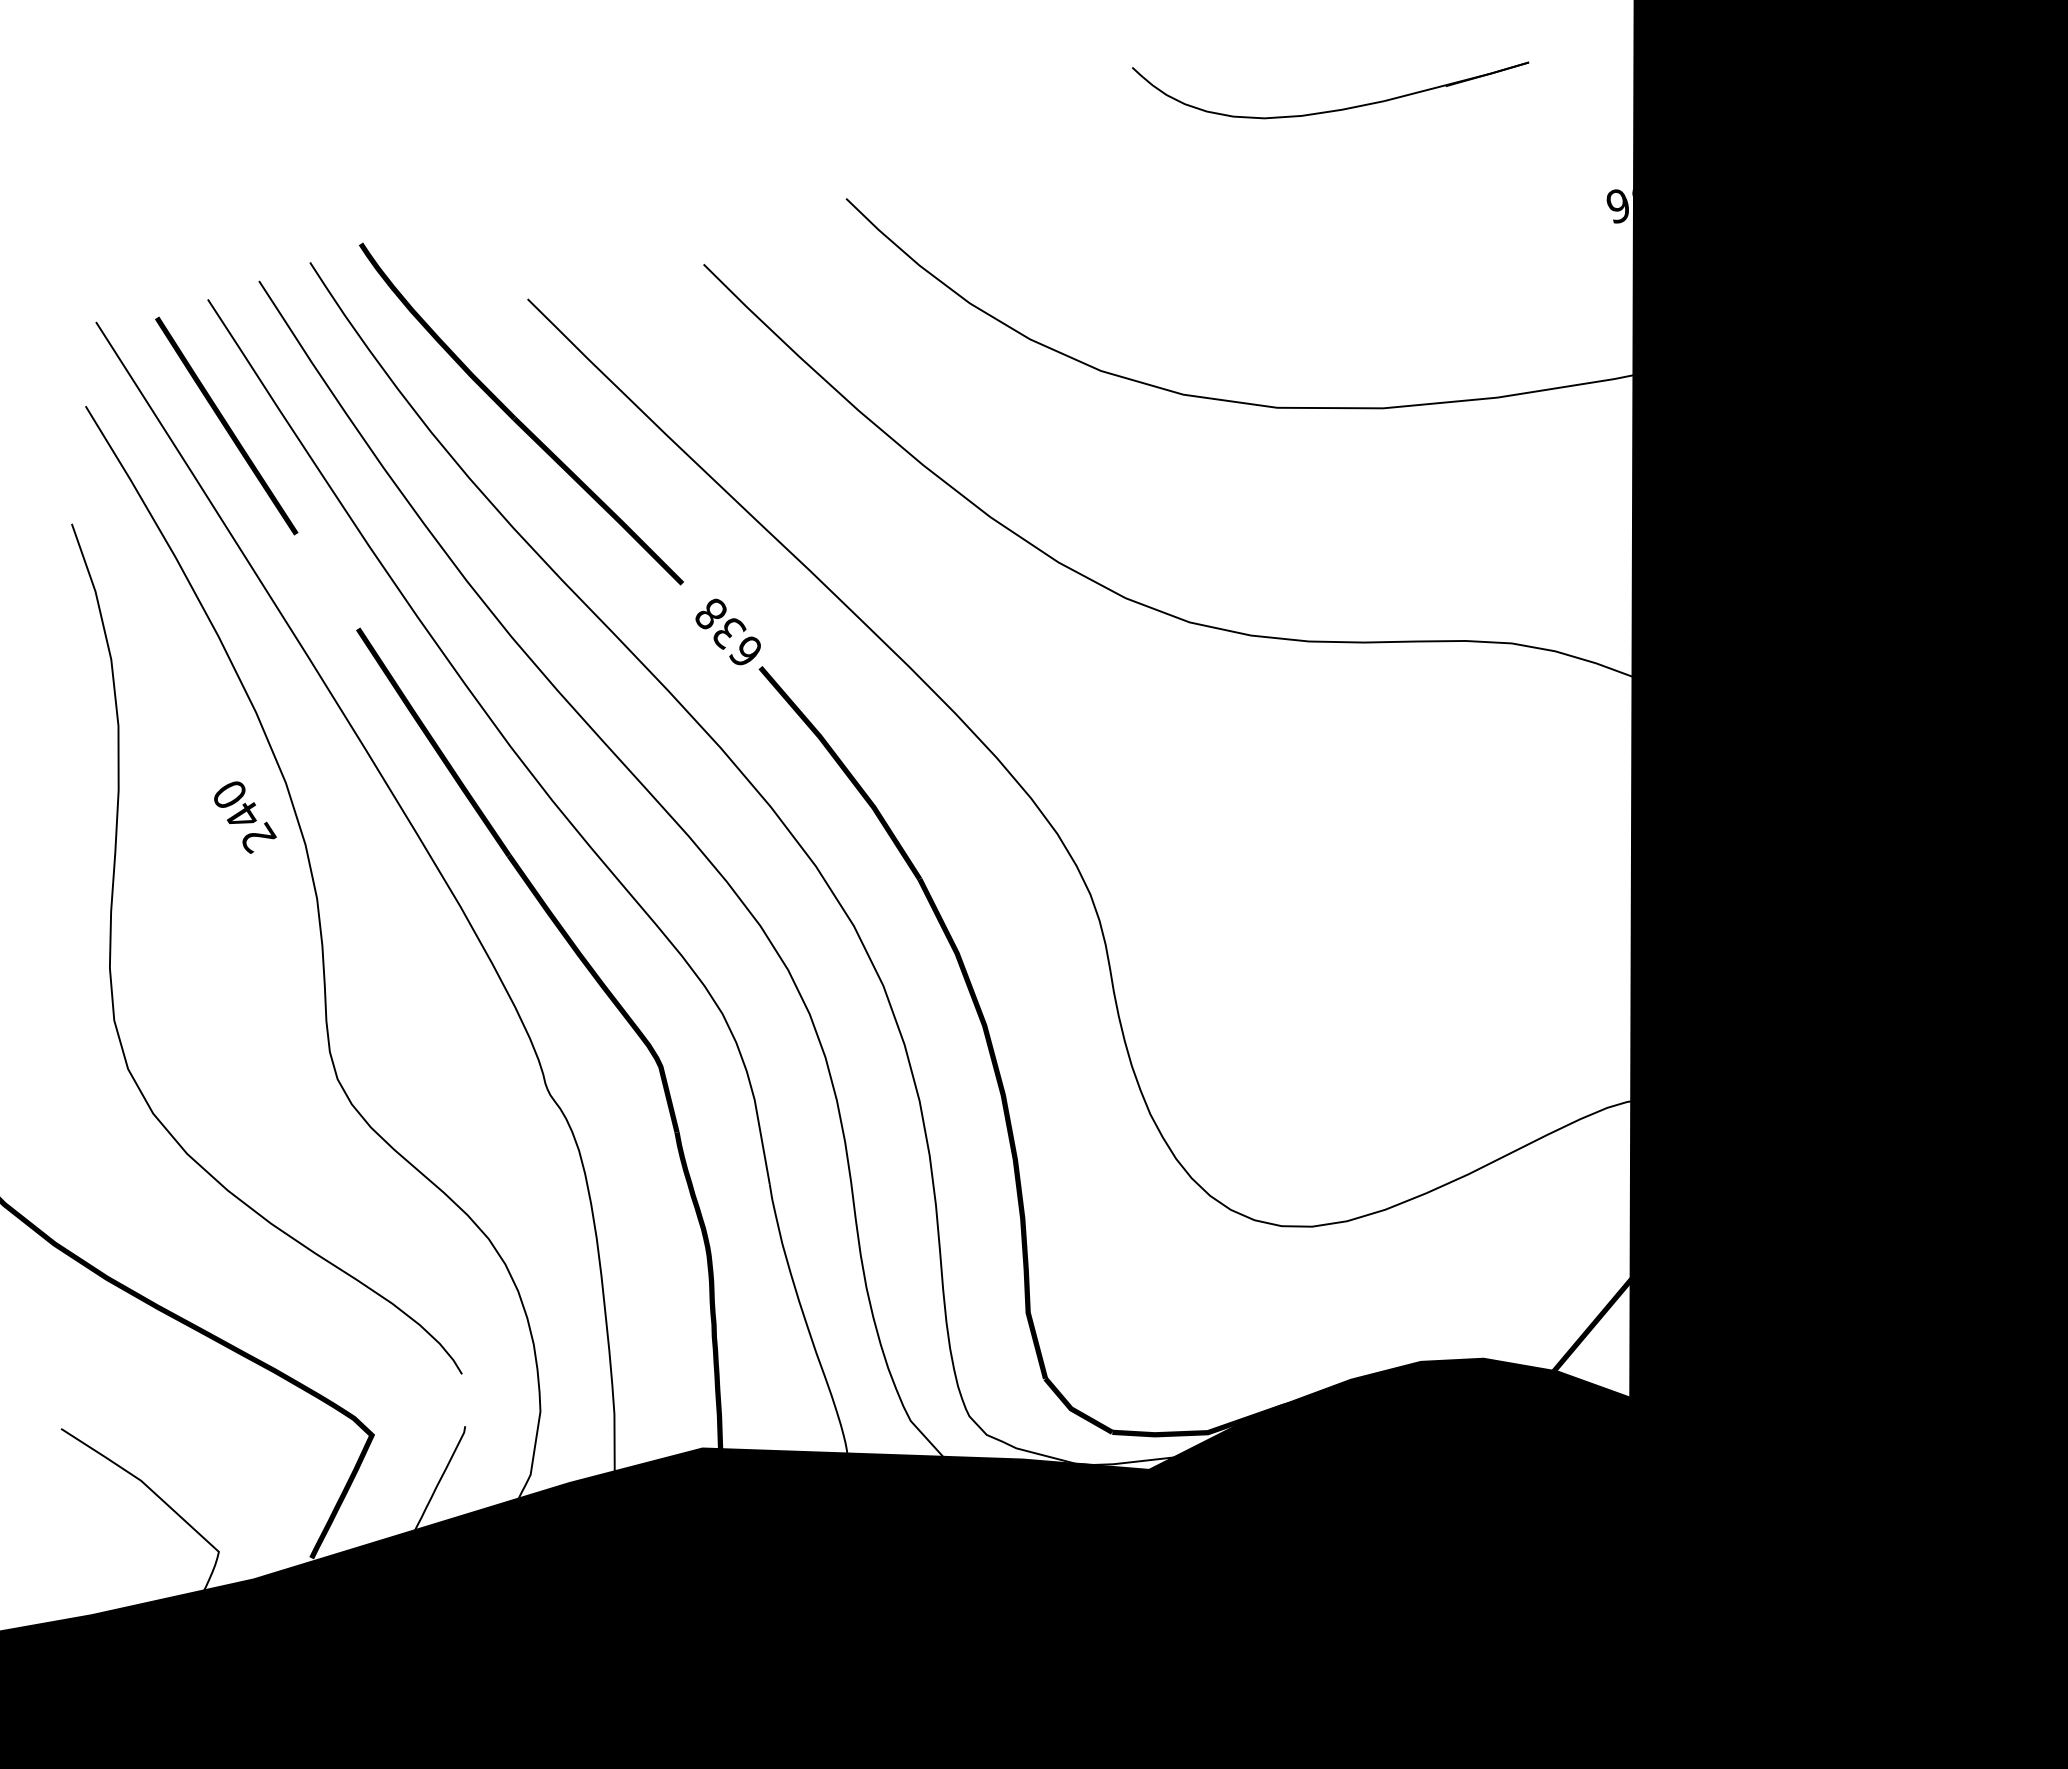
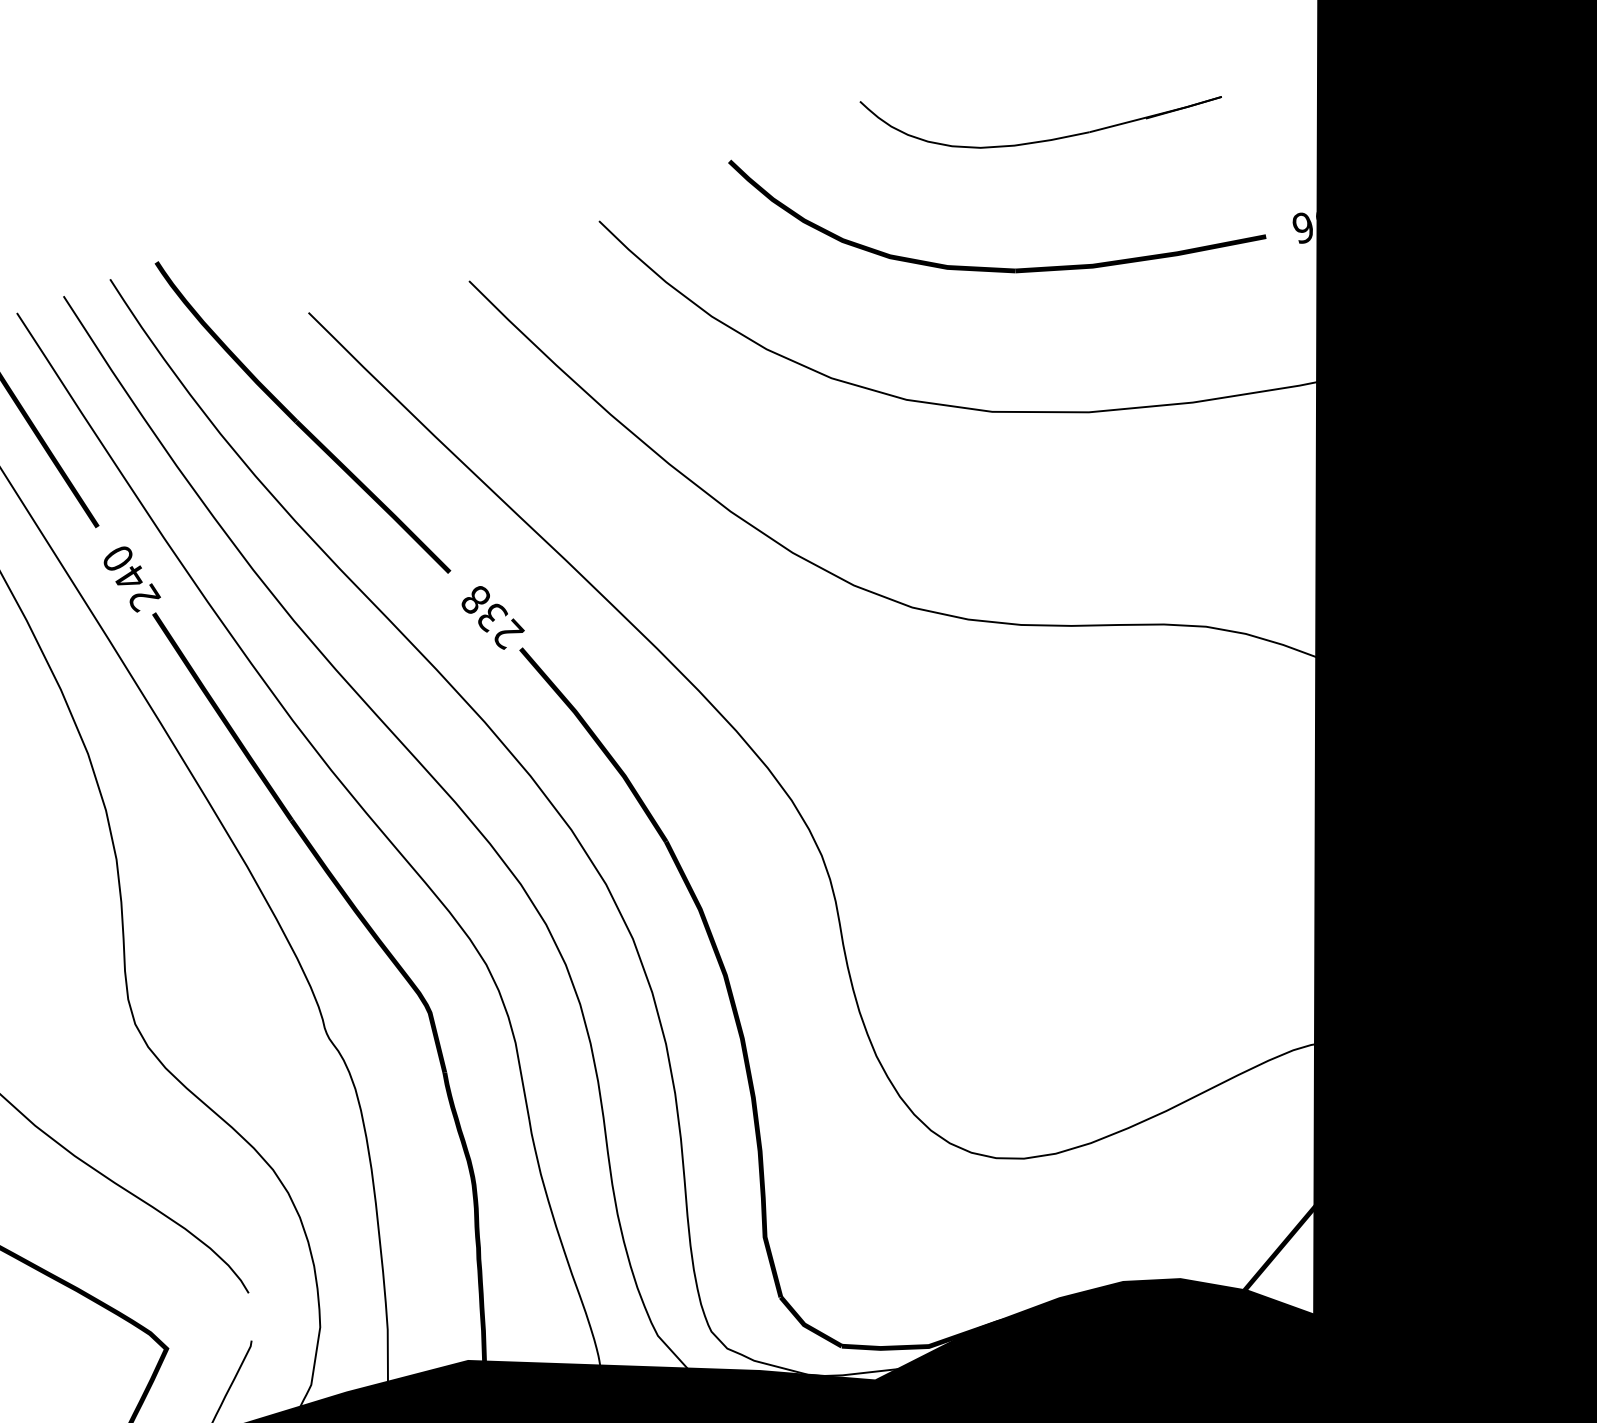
part: (1282, 249) -> (996, 267), added
text: (746, 651) -> (508, 634), 638 -> 238
text: (245, 817) -> (132, 579), moved

